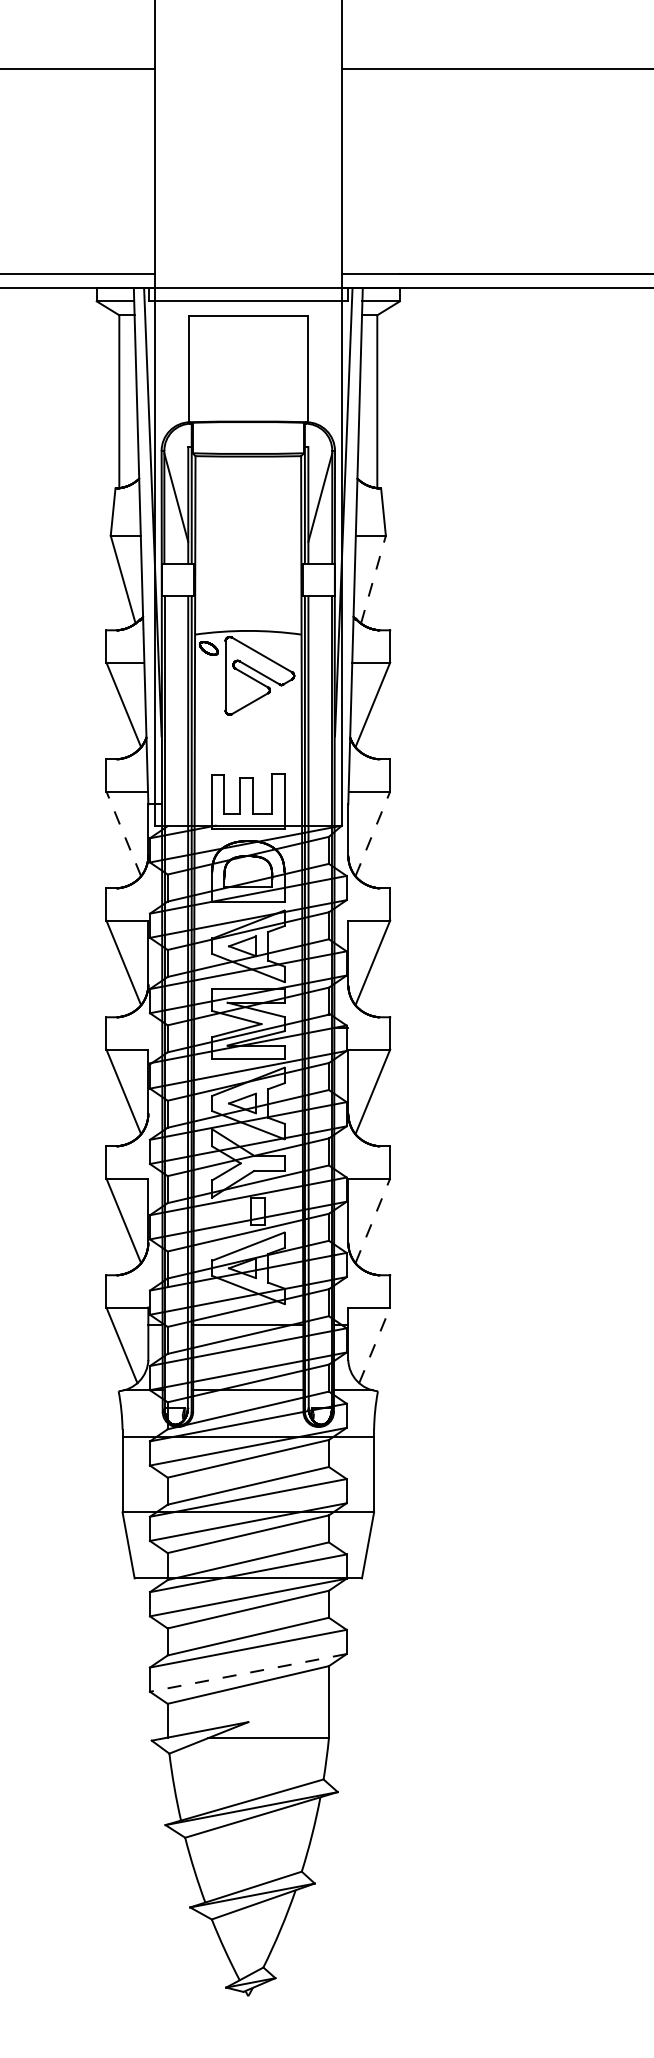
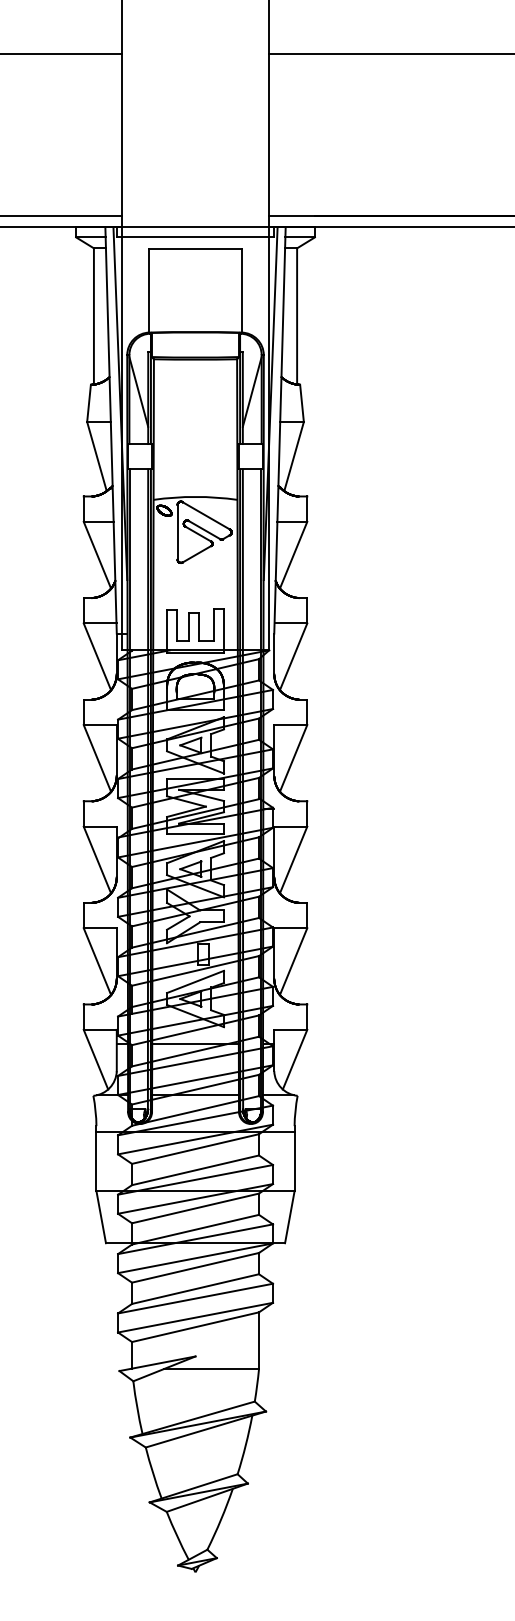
line: (373, 579) -> (294, 456), dashed -> solid
line: (123, 833) -> (97, 656), dashed -> solid
line: (372, 833) -> (293, 656), dashed -> solid
line: (372, 1220) -> (293, 961), dashed -> solid
line: (375, 1345) -> (295, 1059), dashed -> solid
line: (248, 1672) -> (195, 1317), dashed -> solid

